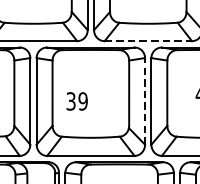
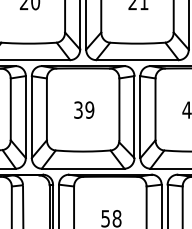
line: (148, 41) -> (137, 60), dashed -> solid
text: (77, 100) -> (84, 109), moved
line: (145, 101) -> (134, 117), dashed -> solid

